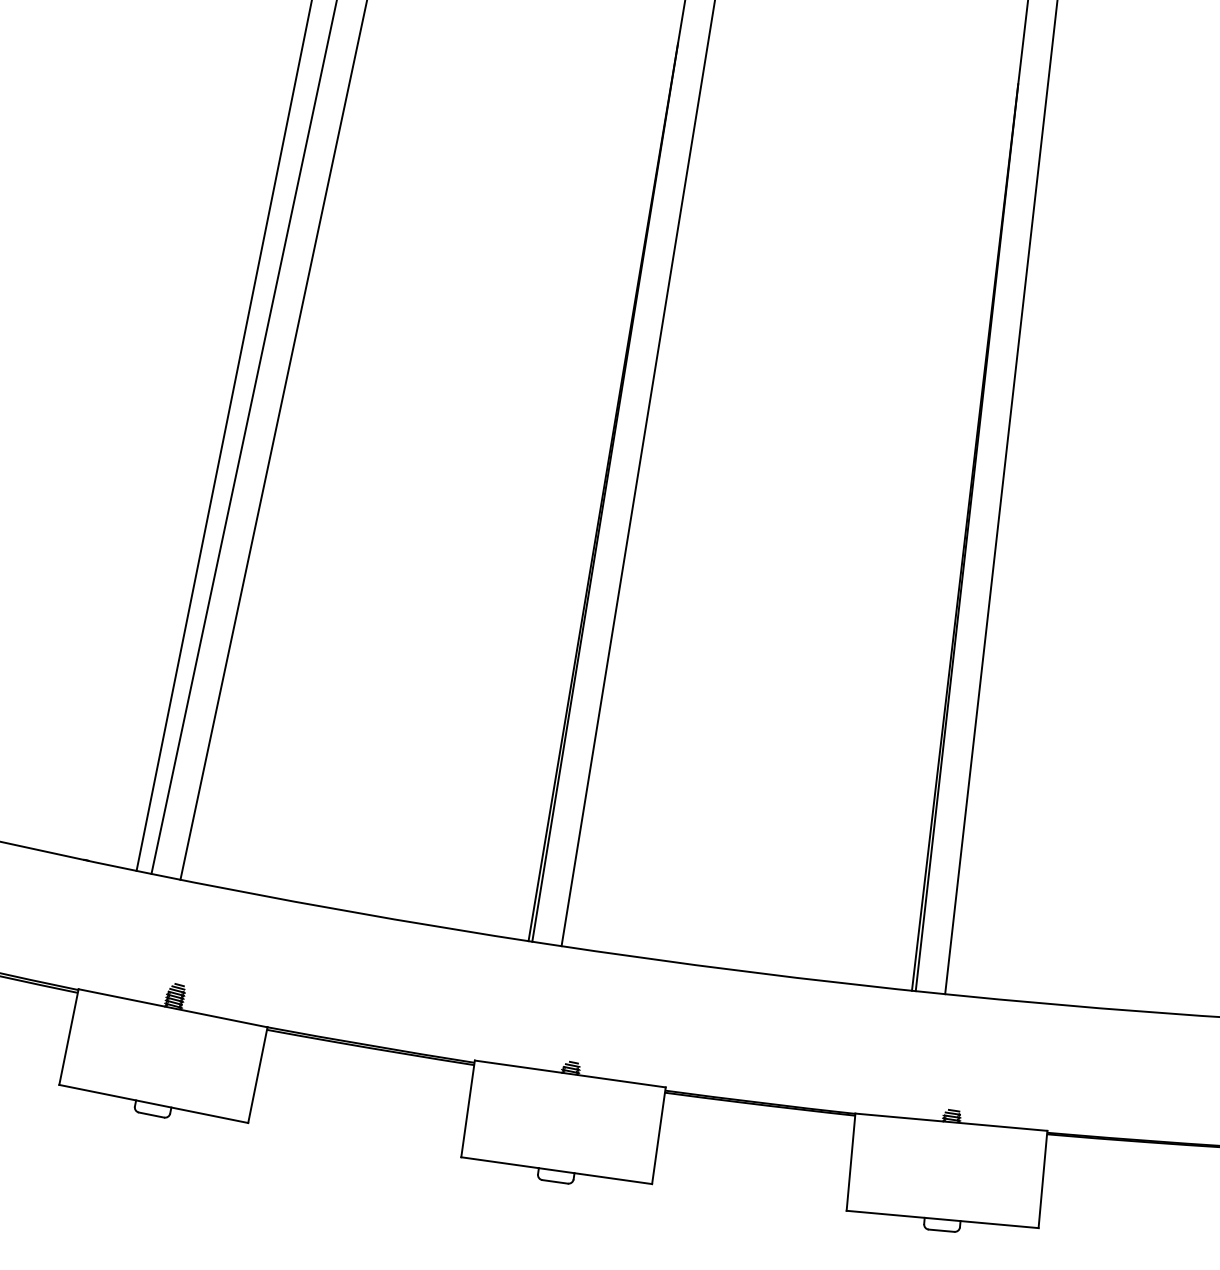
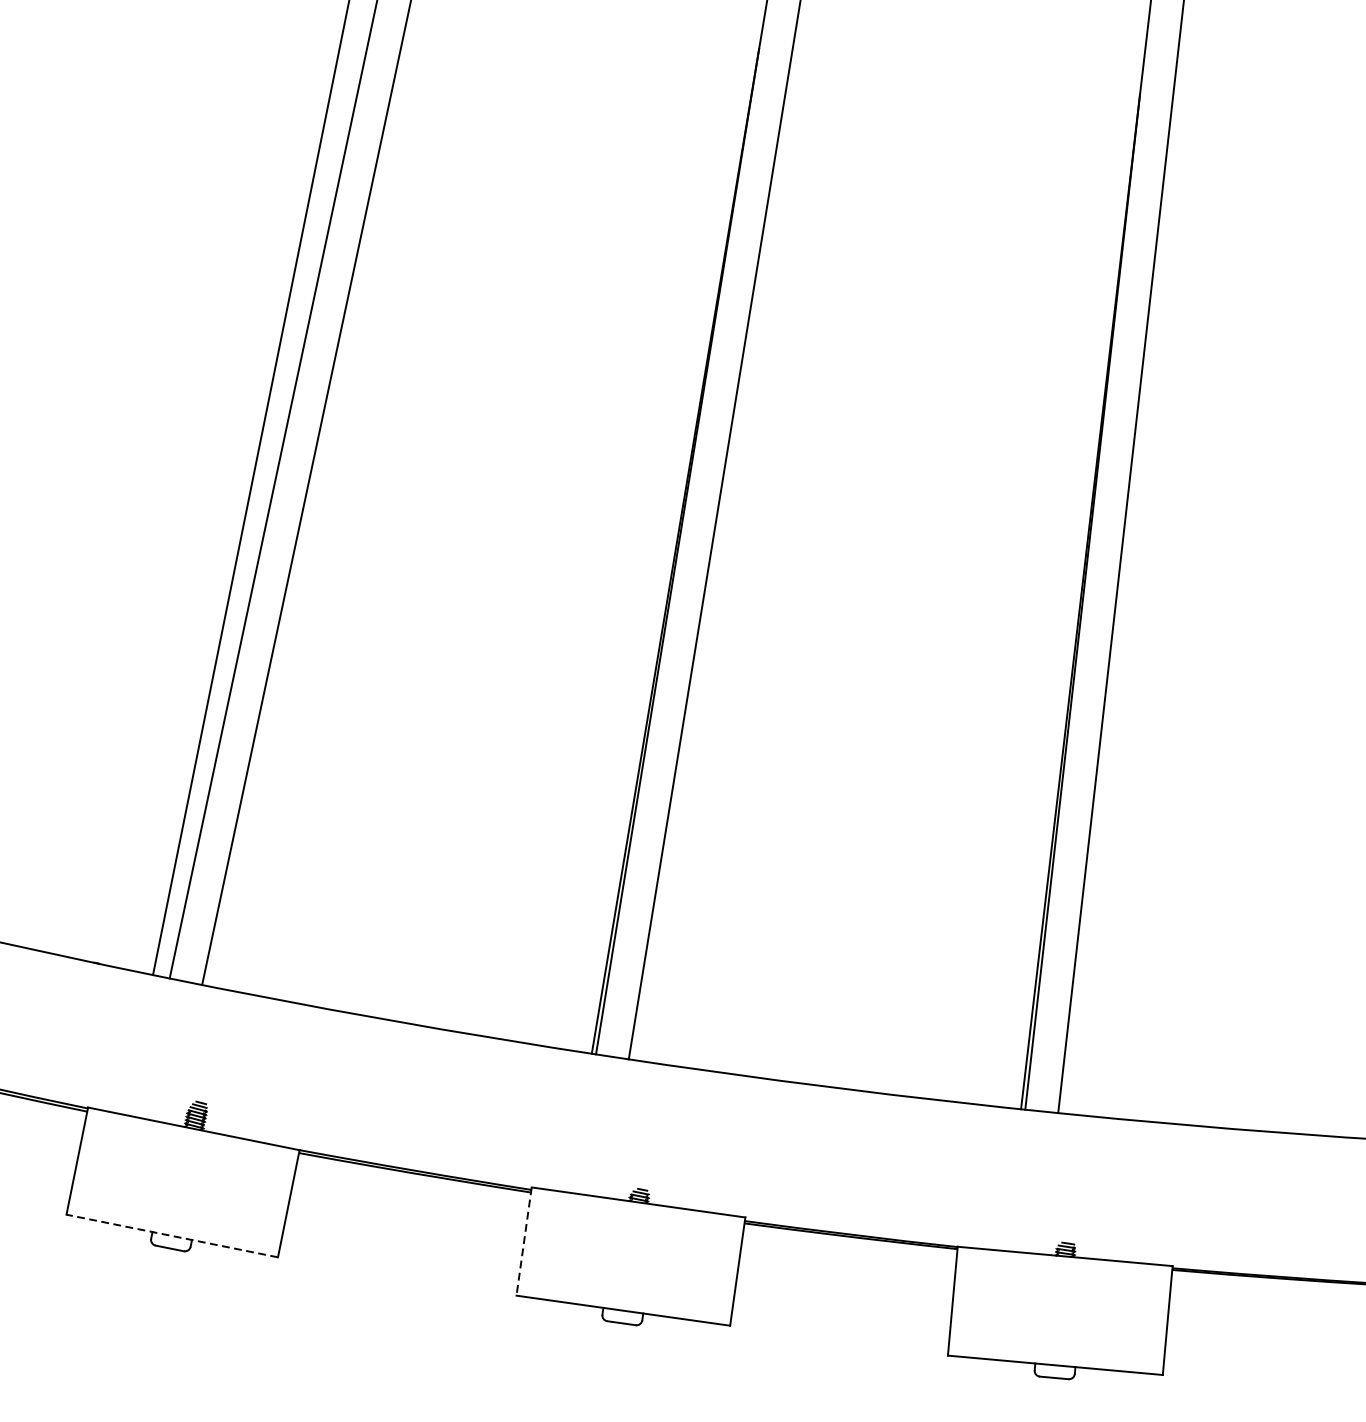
line: (153, 1103) -> (171, 1235), solid -> dashed
line: (468, 1108) -> (524, 1241), solid -> dashed

